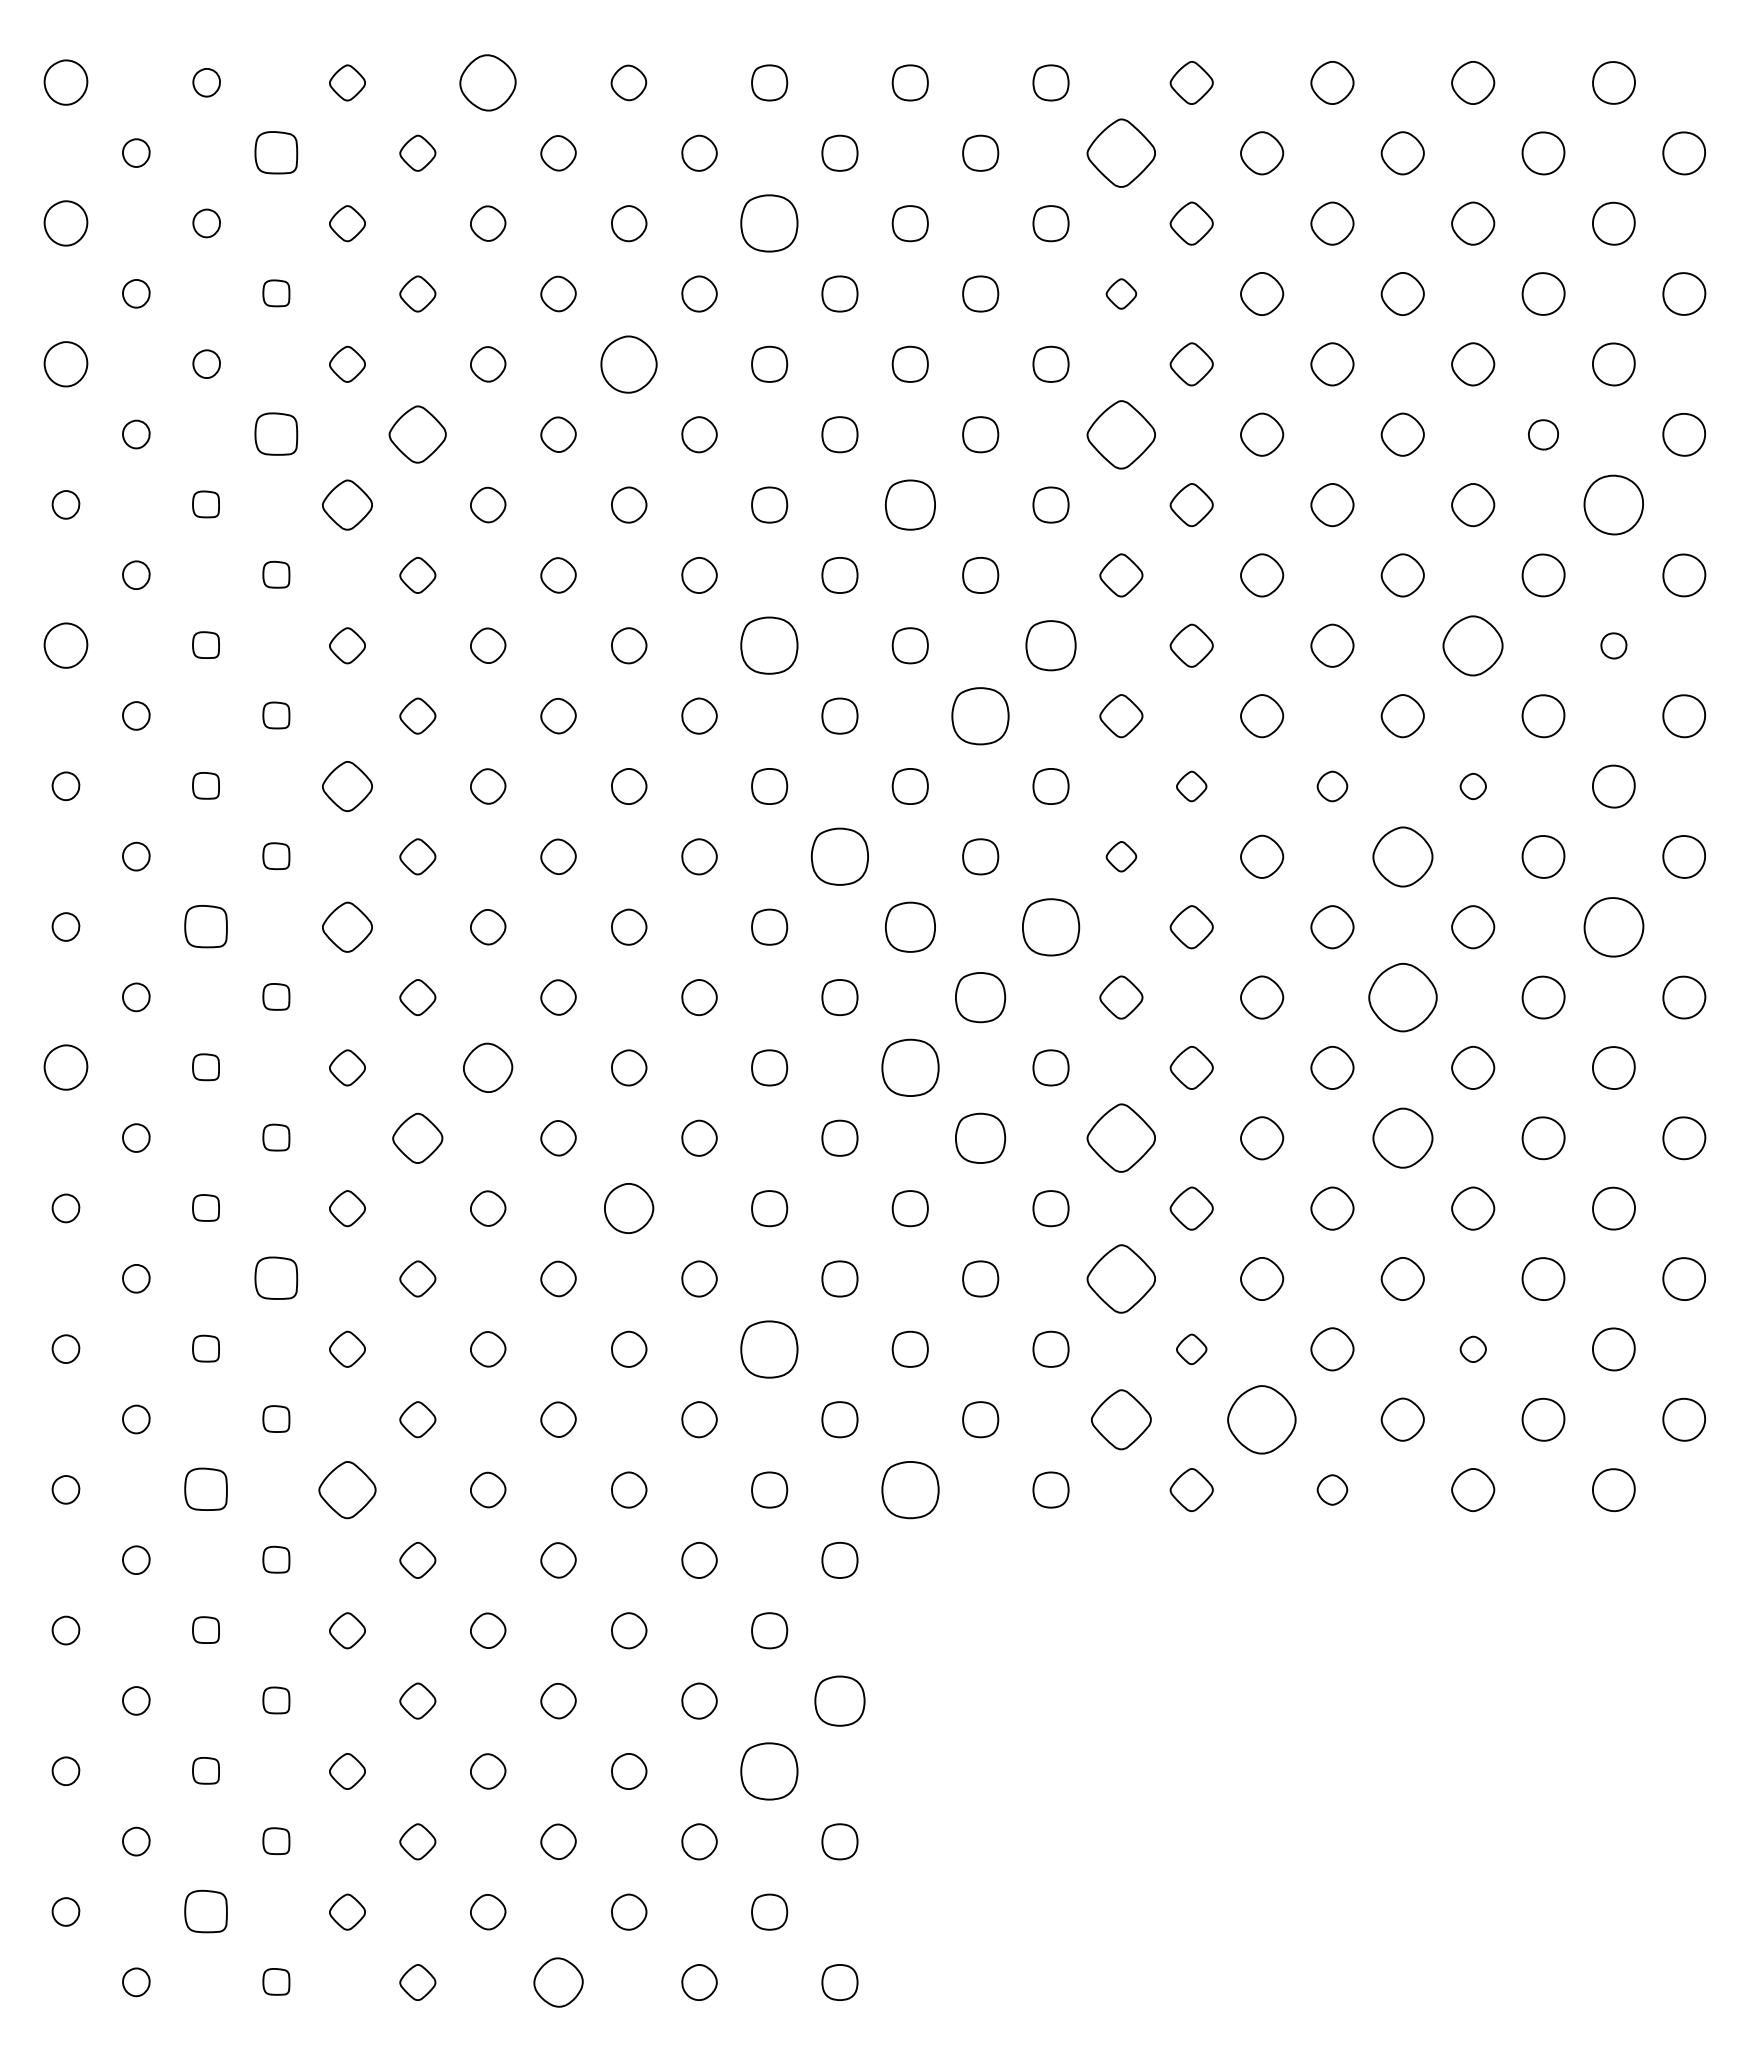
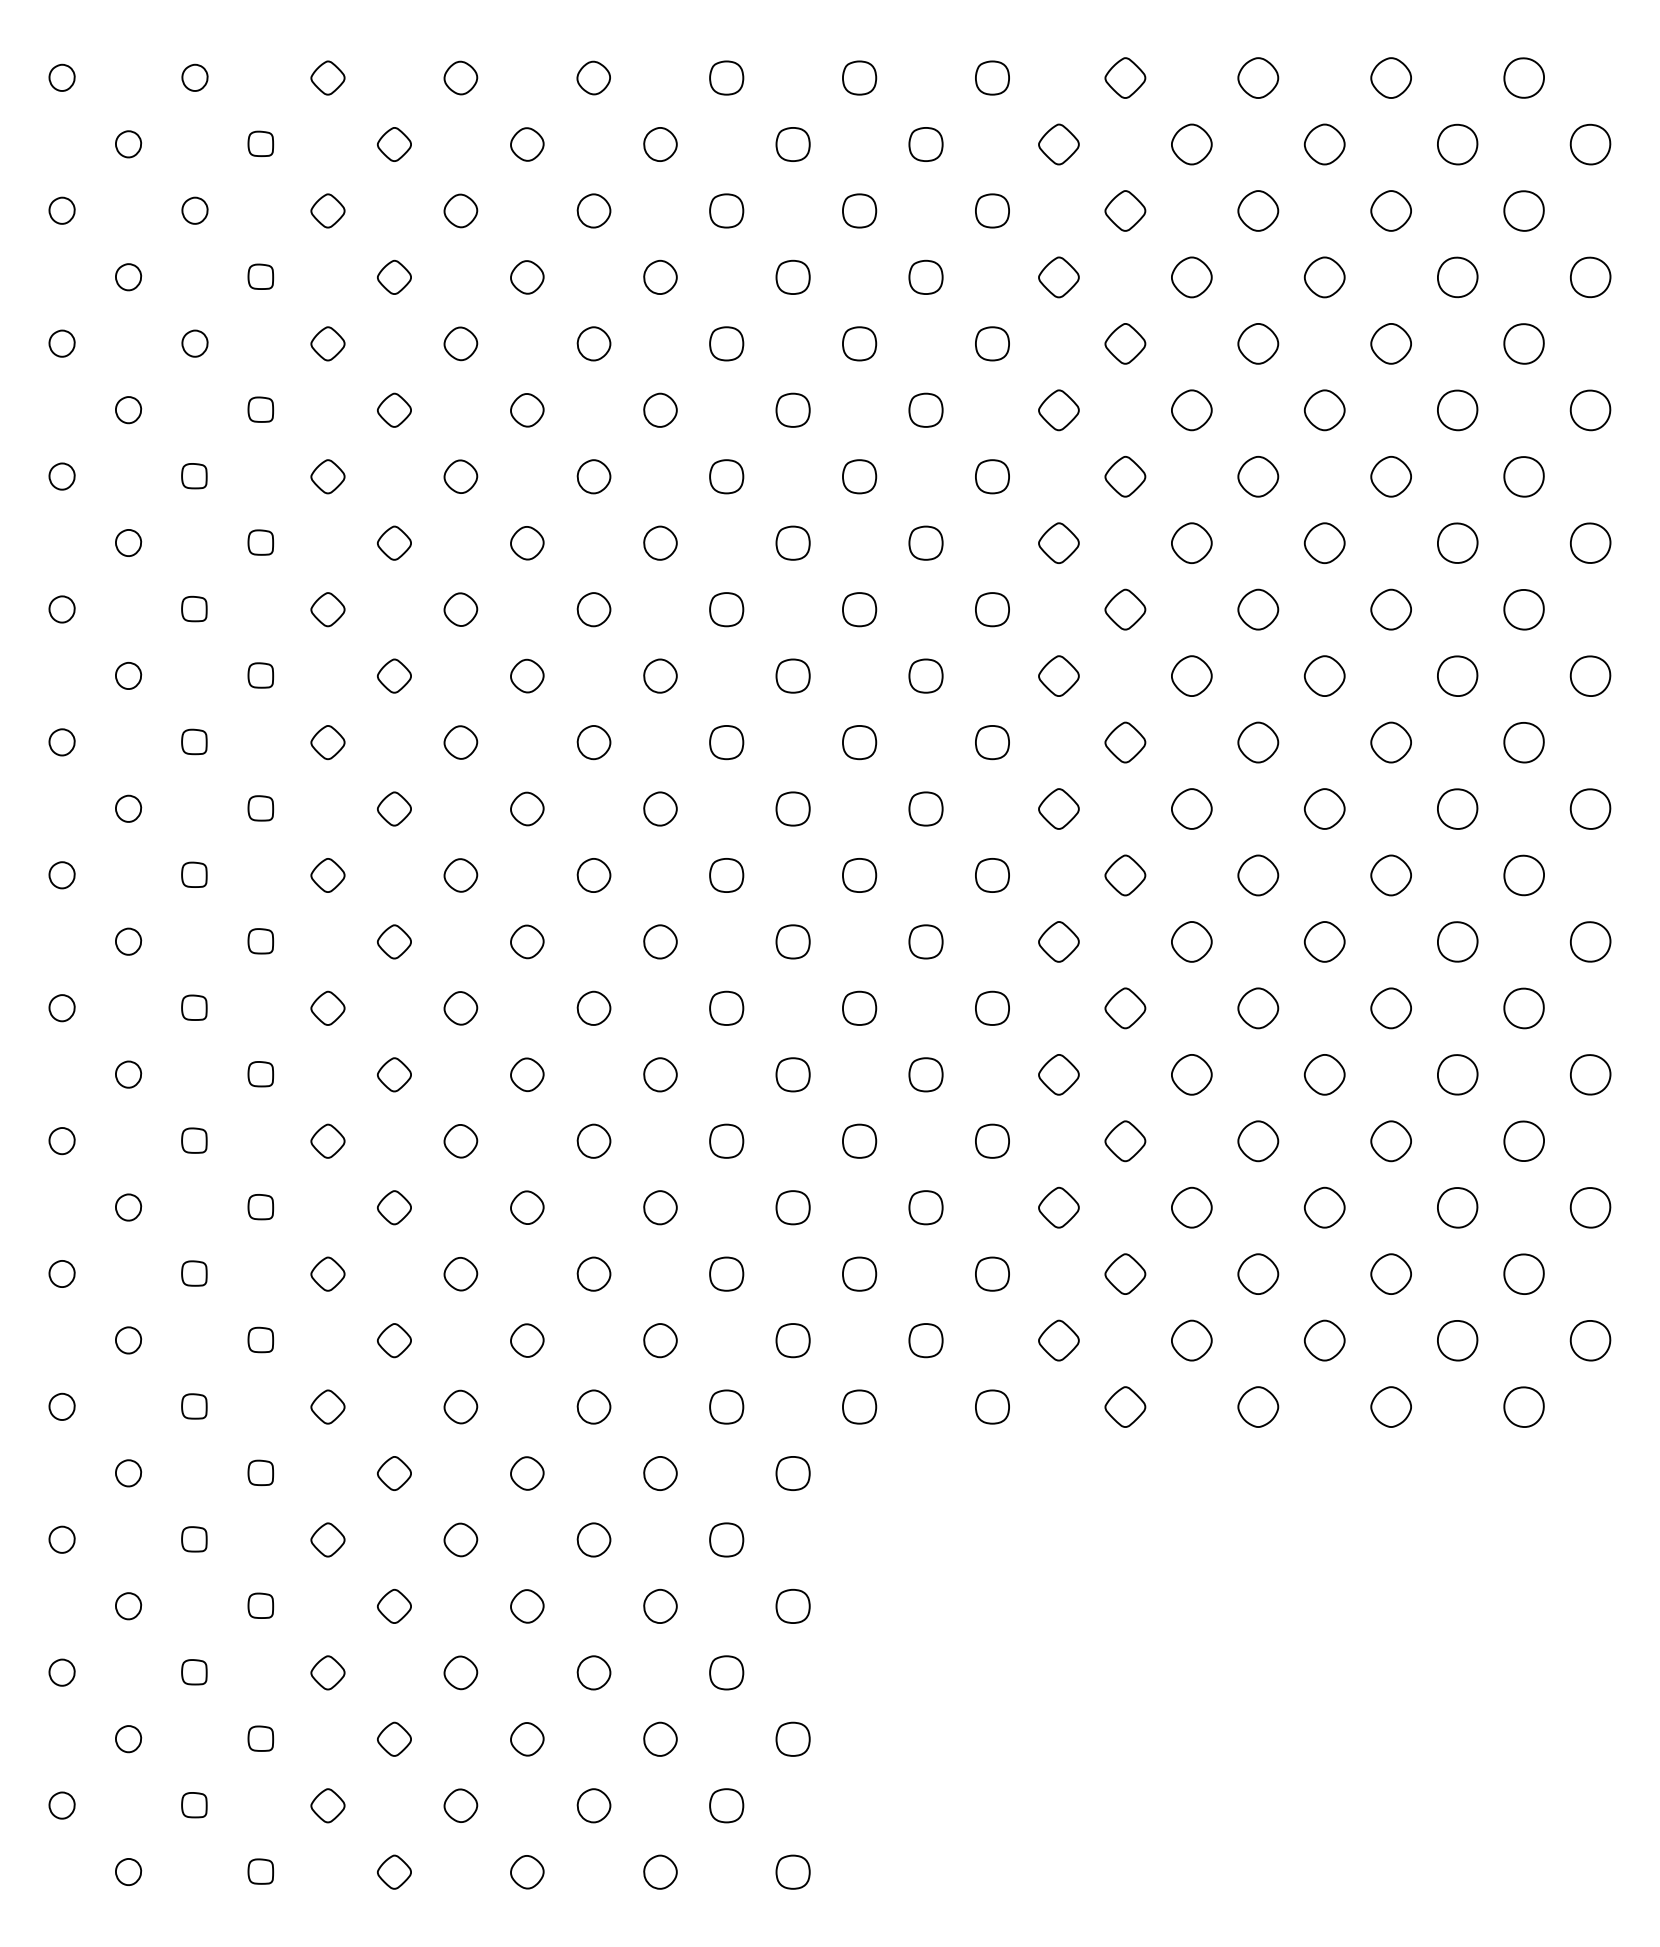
part: (65, 82) -> (61, 77), size x0.62
part: (488, 82) -> (461, 77), size x0.62
part: (276, 152) -> (260, 143), size x0.62
part: (1121, 153) -> (1059, 144), size x0.62
part: (65, 223) -> (61, 210), size x0.62
part: (769, 223) -> (726, 210), size x0.62
part: (1121, 293) -> (1059, 276), size x1.43
part: (65, 363) -> (61, 343), size x0.62
part: (629, 363) -> (594, 343), size x0.62
part: (276, 433) -> (260, 409), size x0.62
part: (417, 434) -> (394, 410), size x0.62
part: (1121, 434) -> (1059, 410), size x0.62
part: (1543, 434) -> (1457, 410), size x1.43
part: (347, 504) -> (327, 476), size x0.71
part: (909, 504) -> (858, 476), size x0.71
part: (1613, 505) -> (1523, 477), size x0.71
part: (65, 645) -> (61, 609), size x0.62
part: (769, 645) -> (726, 609), size x0.62
part: (1050, 645) -> (991, 609), size x0.71
part: (1473, 645) -> (1391, 609), size x0.71
part: (1613, 645) -> (1523, 609), size x1.67
part: (980, 715) -> (925, 675), size x0.62
part: (347, 786) -> (327, 742), size x0.71
part: (1191, 786) -> (1125, 742), size x1.43
part: (1332, 786) -> (1258, 742), size x1.43
part: (1473, 786) -> (1391, 742), size x1.67
part: (839, 856) -> (792, 808), size x0.62
part: (1121, 856) -> (1059, 808), size x1.43
part: (1402, 856) -> (1324, 808), size x0.71
part: (205, 926) -> (193, 874), size x0.62
part: (347, 926) -> (327, 874), size x0.71
part: (909, 926) -> (858, 874), size x0.71
part: (1050, 926) -> (991, 874), size x0.62
part: (1613, 926) -> (1523, 874), size x0.71
part: (980, 997) -> (925, 941), size x0.71
part: (1402, 997) -> (1324, 941), size x0.62
part: (65, 1067) -> (61, 1007), size x0.62
part: (488, 1067) -> (461, 1007), size x0.71
part: (909, 1067) -> (858, 1007), size x0.62
part: (417, 1137) -> (394, 1074), size x0.71
part: (980, 1137) -> (925, 1074), size x0.71
part: (1121, 1138) -> (1059, 1075), size x0.62
part: (1402, 1138) -> (1324, 1075), size x0.71
part: (629, 1208) -> (594, 1141), size x0.71
part: (276, 1278) -> (260, 1207), size x0.62
part: (1121, 1278) -> (1059, 1207), size x0.62
part: (769, 1348) -> (726, 1273), size x0.62
part: (1191, 1349) -> (1125, 1274), size x1.43
part: (1473, 1349) -> (1391, 1274), size x1.67
part: (1121, 1419) -> (1059, 1340), size x0.71
part: (1262, 1419) -> (1192, 1340), size x0.62
part: (205, 1489) -> (193, 1406), size x0.62
part: (347, 1489) -> (327, 1406), size x0.62
part: (909, 1489) -> (858, 1406), size x0.62
part: (1332, 1489) -> (1258, 1406), size x1.43
part: (839, 1700) -> (792, 1605), size x0.71
part: (769, 1771) -> (726, 1672), size x0.62
part: (205, 1911) -> (193, 1805), size x0.62
part: (558, 1982) -> (527, 1872), size x0.71

